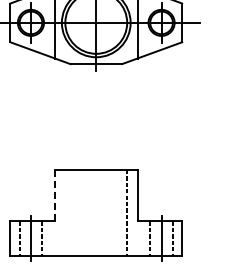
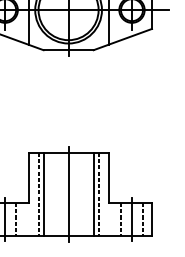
line: (55, 195) -> (29, 177), dashed -> solid
line: (65, 212) -> (38, 194), added
line: (70, 212) -> (43, 194), added
line: (96, 212) -> (68, 194), added
line: (122, 212) -> (94, 194), added

